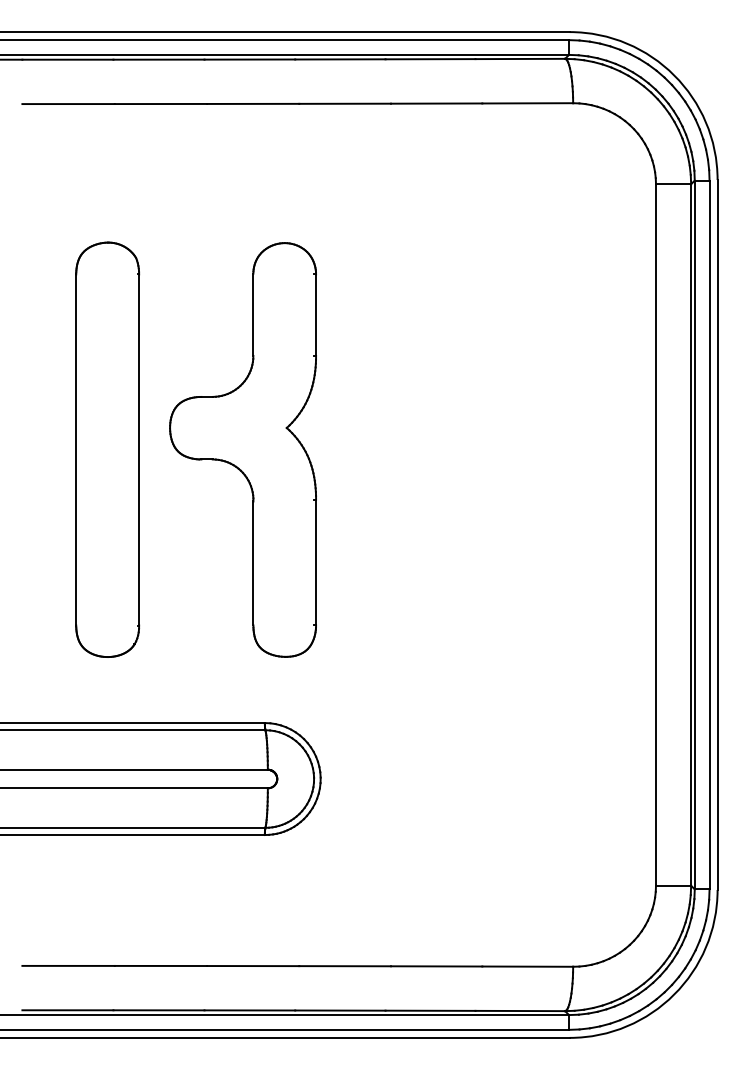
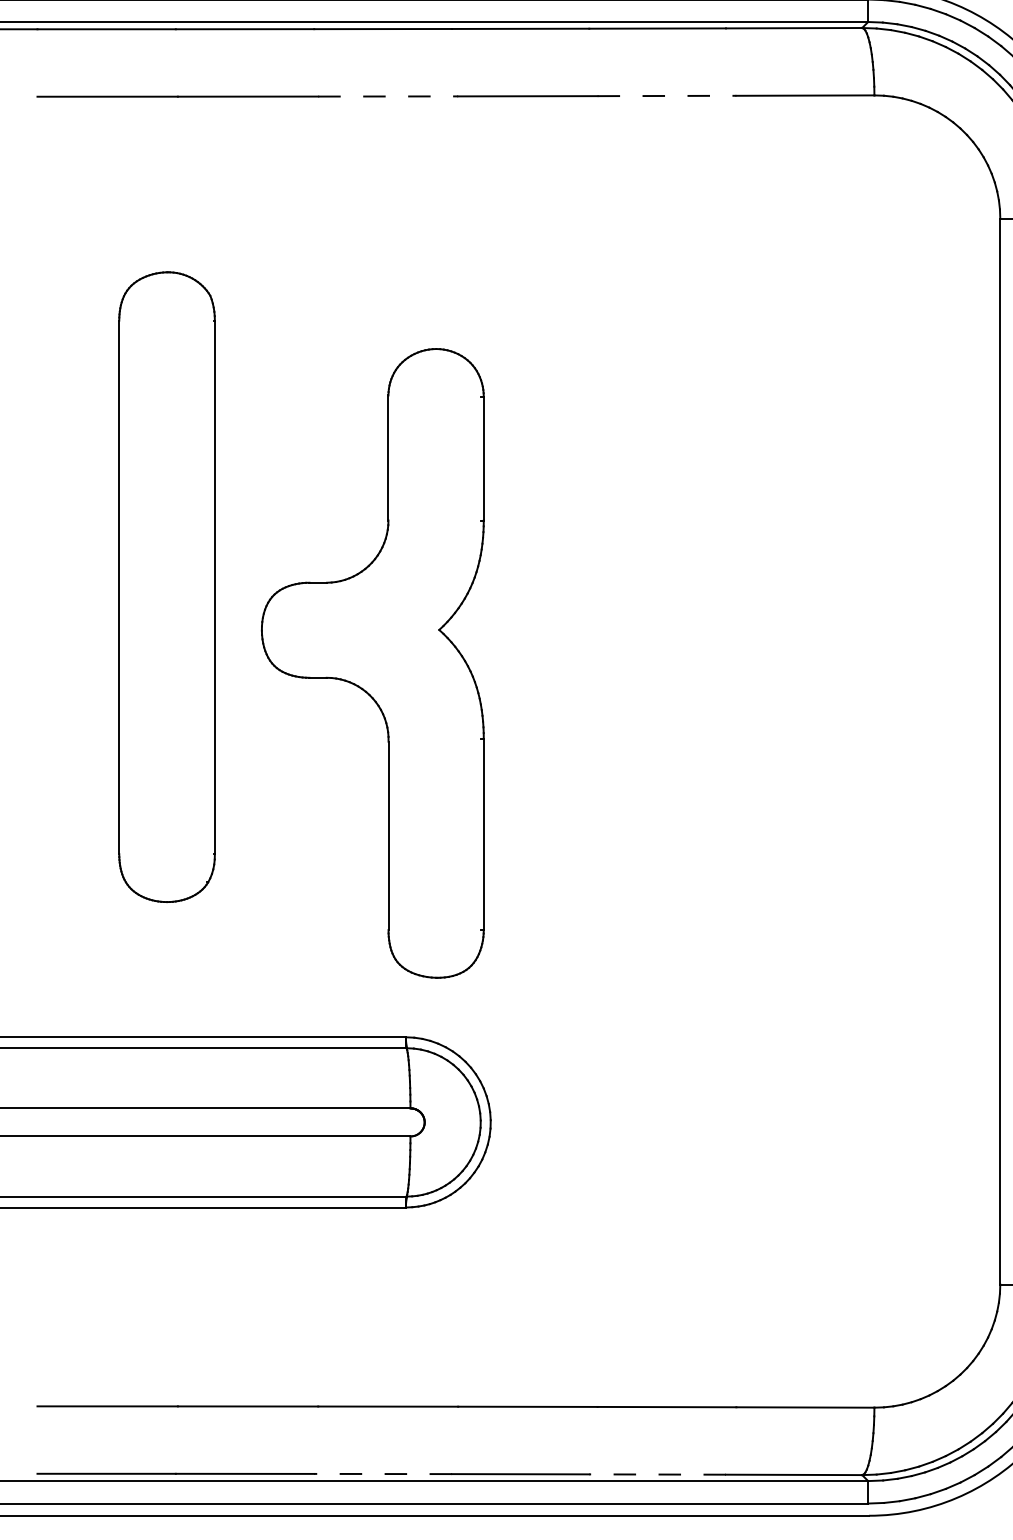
line: (253, 103) -> (388, 95), solid -> dashed
line: (436, 103) -> (666, 95), solid -> dashed
part: (107, 449) -> (166, 586), moved
part: (242, 449) -> (371, 662), moved
line: (249, 1010) -> (382, 1474), solid -> dashed
line: (430, 1010) -> (657, 1474), solid -> dashed

